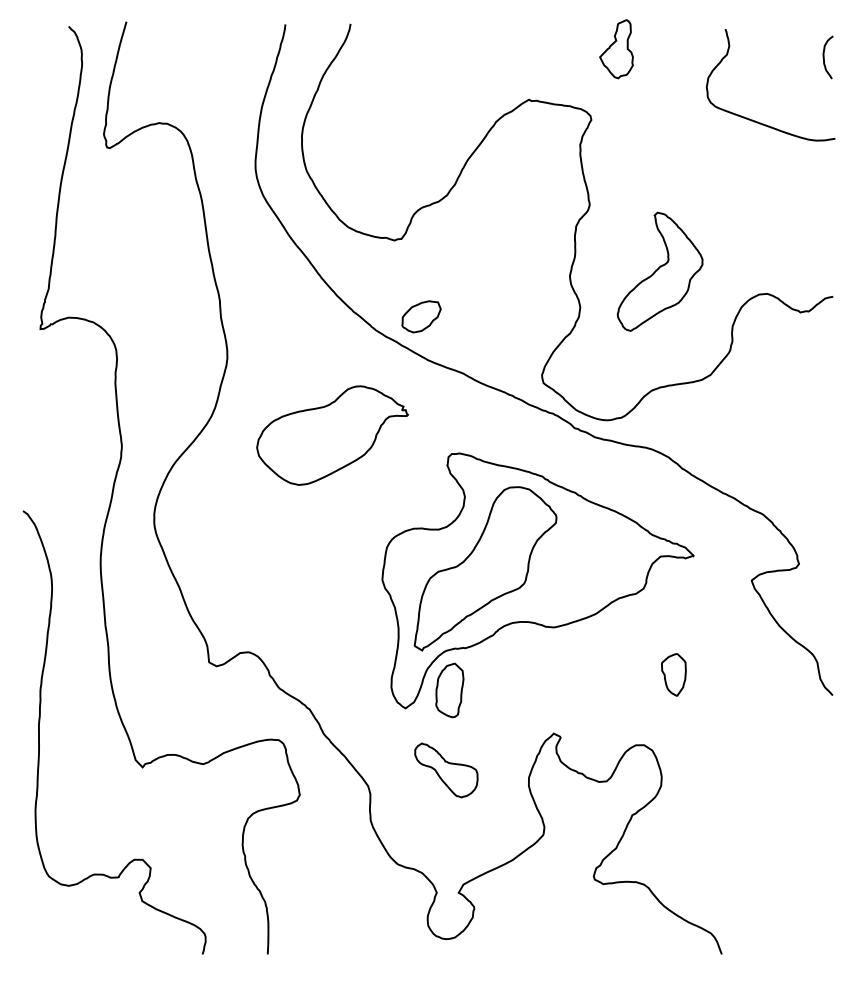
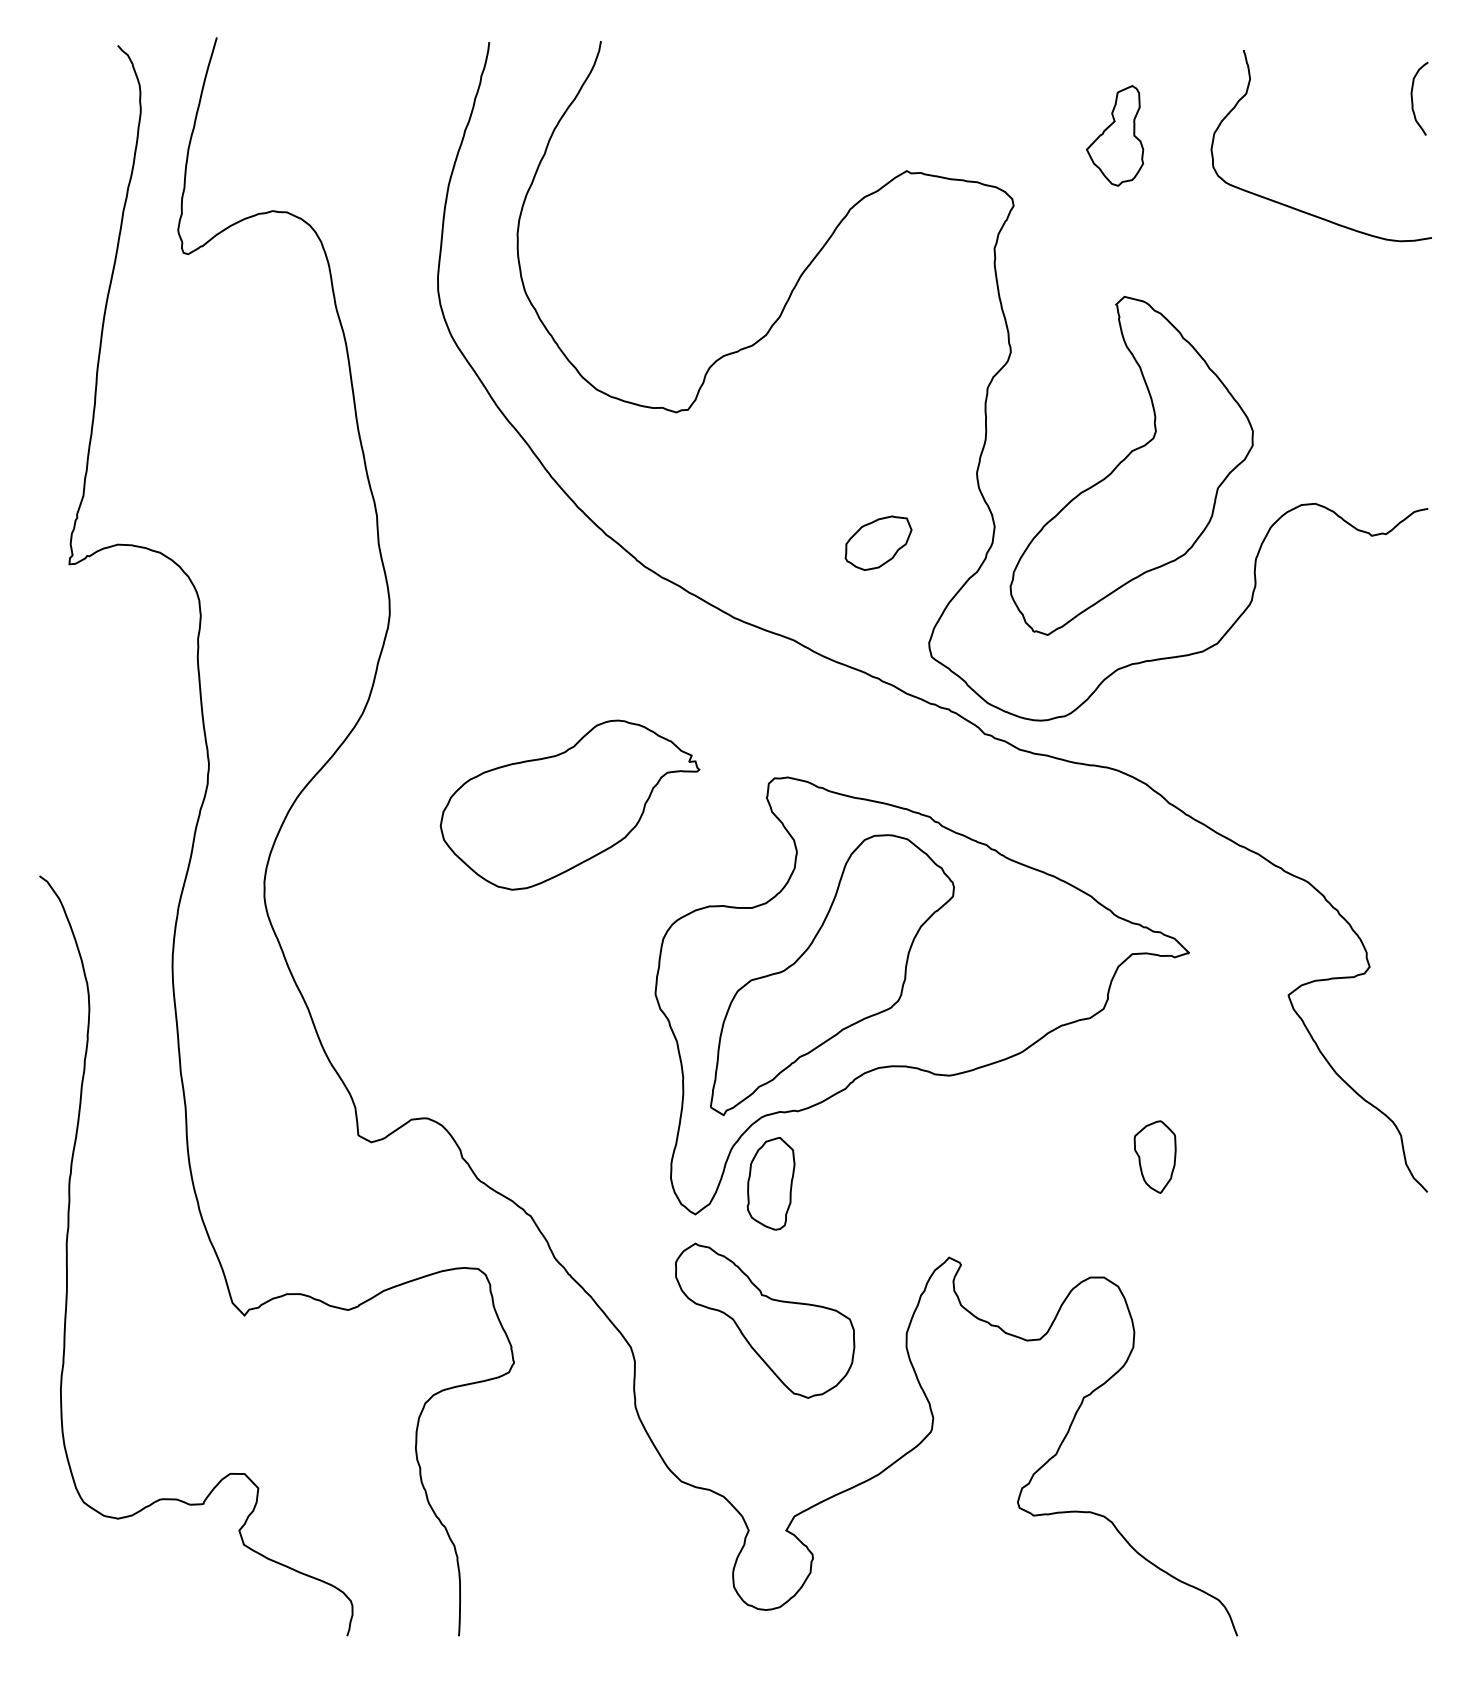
part: (616, 49) -> (1115, 136), moved
part: (659, 271) -> (1130, 465), size x1.67
part: (421, 316) -> (878, 542), moved
part: (332, 435) -> (569, 804), moved
part: (446, 770) -> (765, 1320), size x1.67

